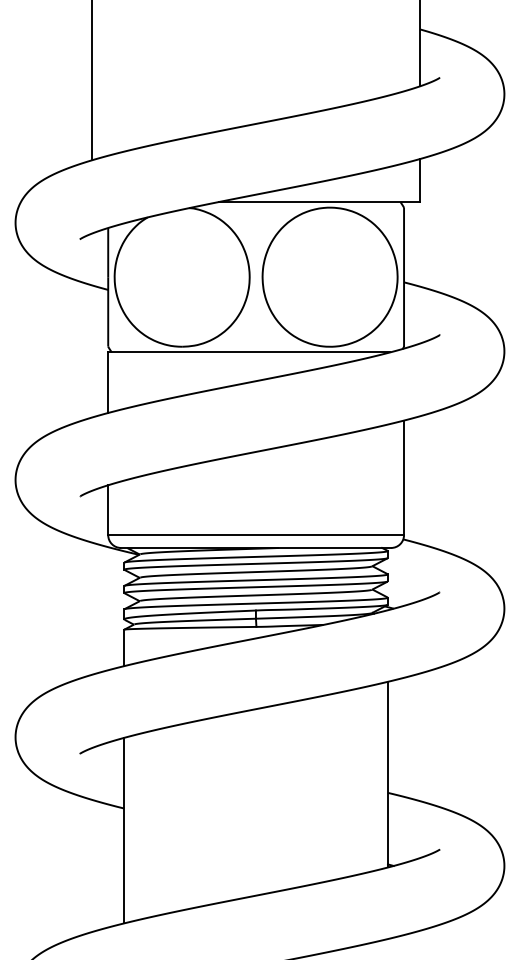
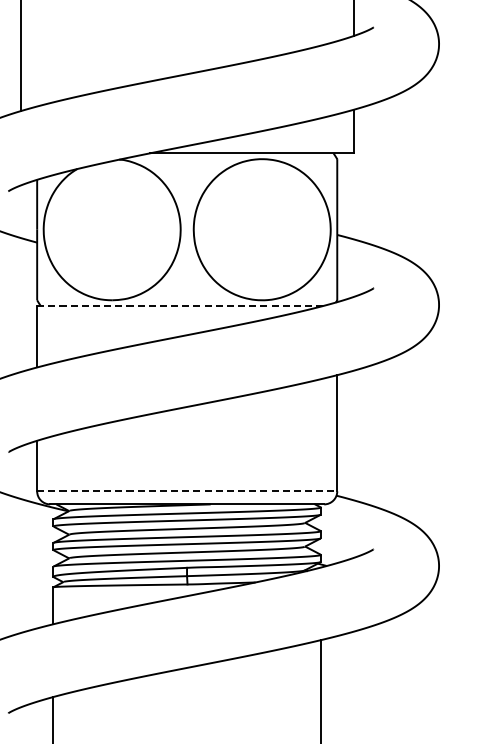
line: (249, 352) -> (180, 306), solid -> dashed
line: (256, 535) -> (187, 491), solid -> dashed

